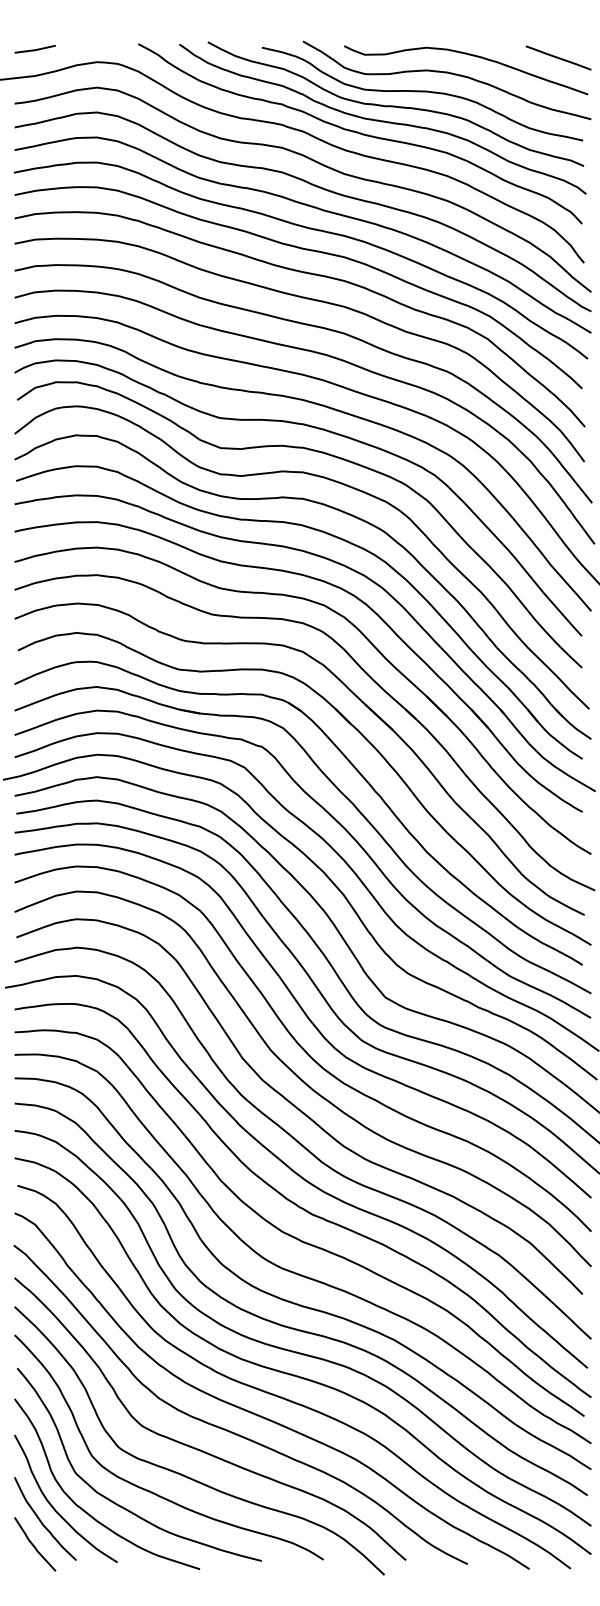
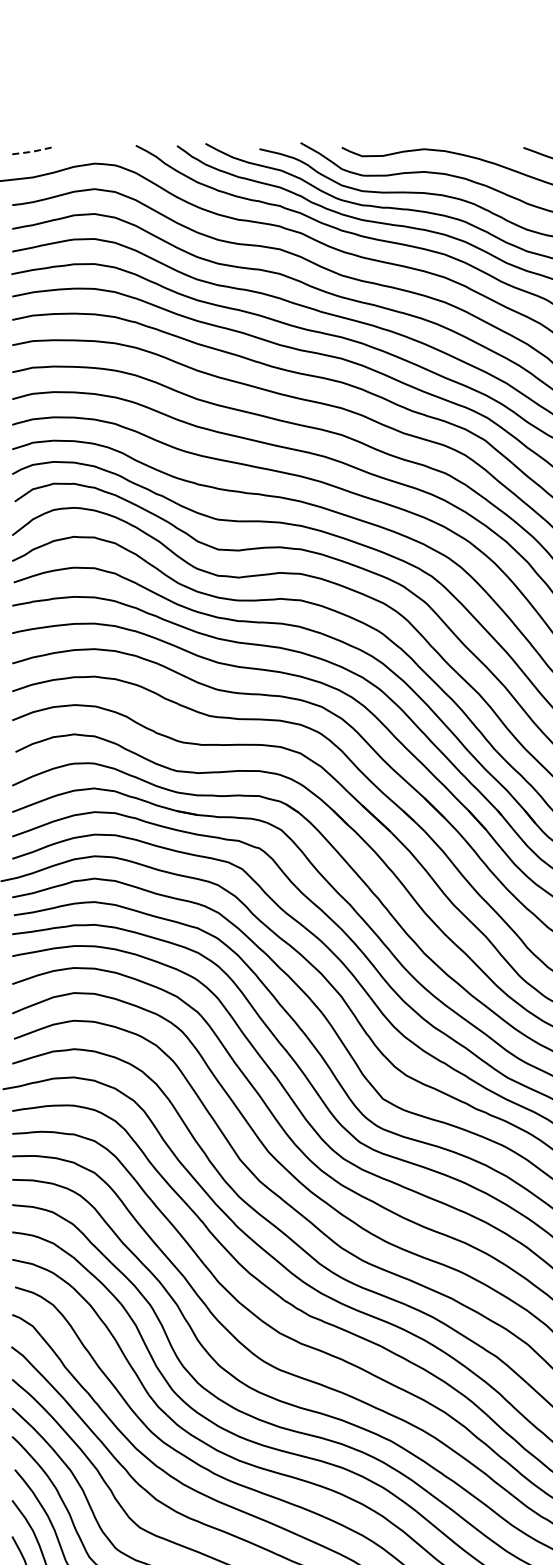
line: (35, 50) -> (33, 152), solid -> dashed

